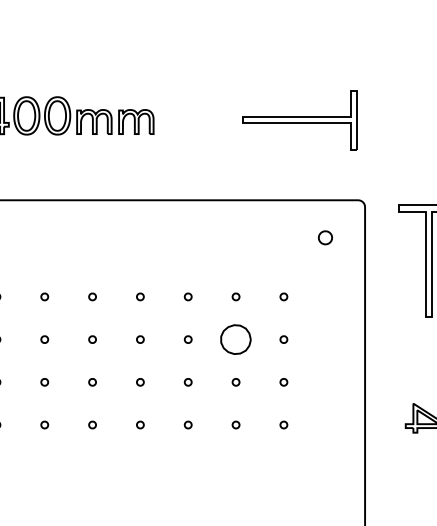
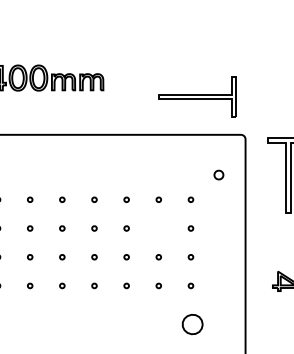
part: (299, 119) -> (197, 96), moved
part: (324, 236) -> (218, 174), moved
part: (235, 339) -> (192, 324), moved

